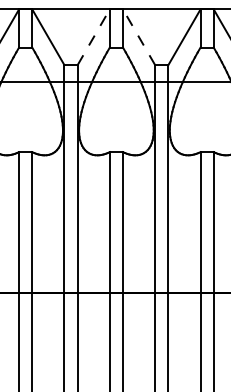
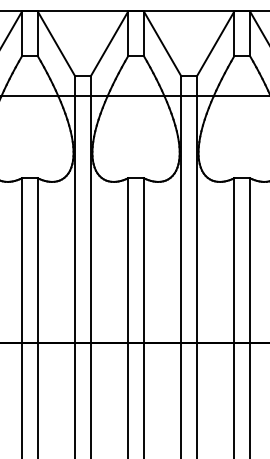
line: (93, 36) -> (109, 43), dashed -> solid
line: (139, 36) -> (162, 43), dashed -> solid

